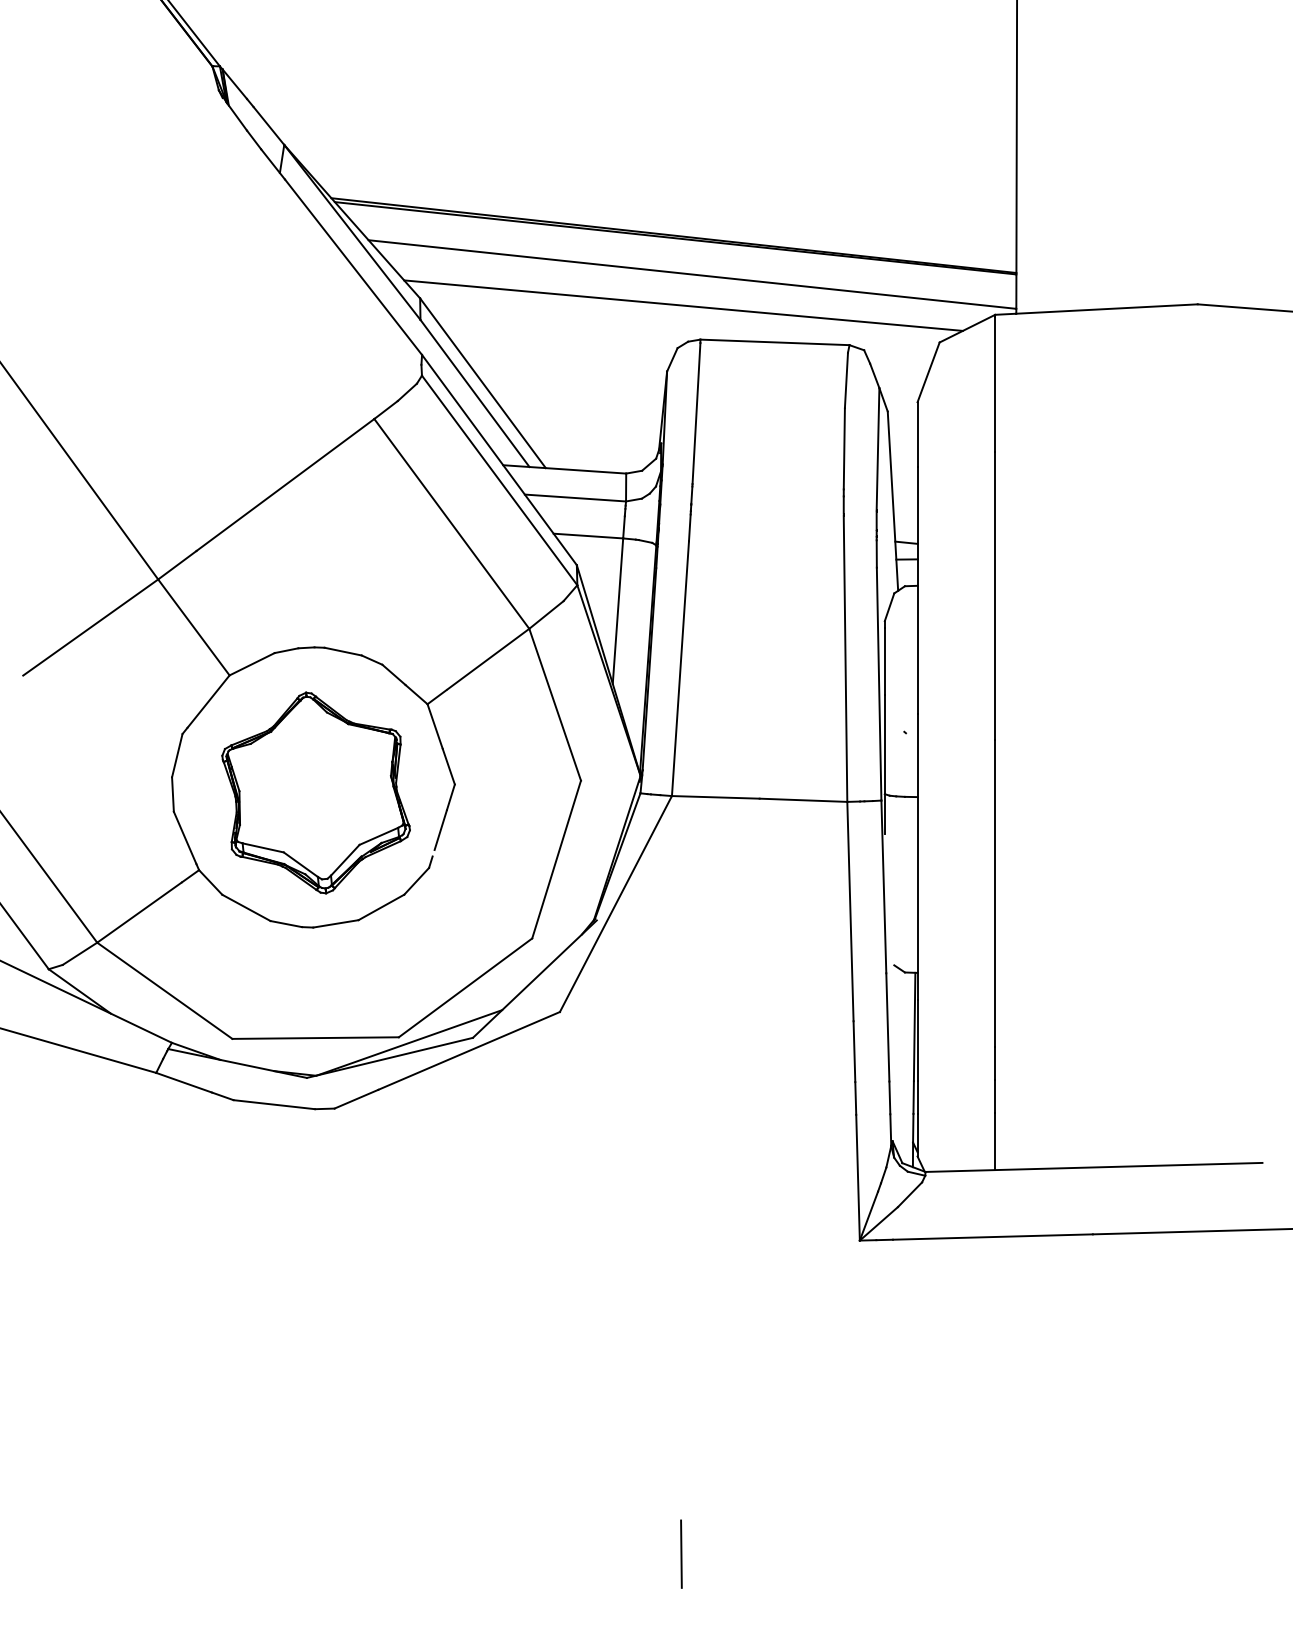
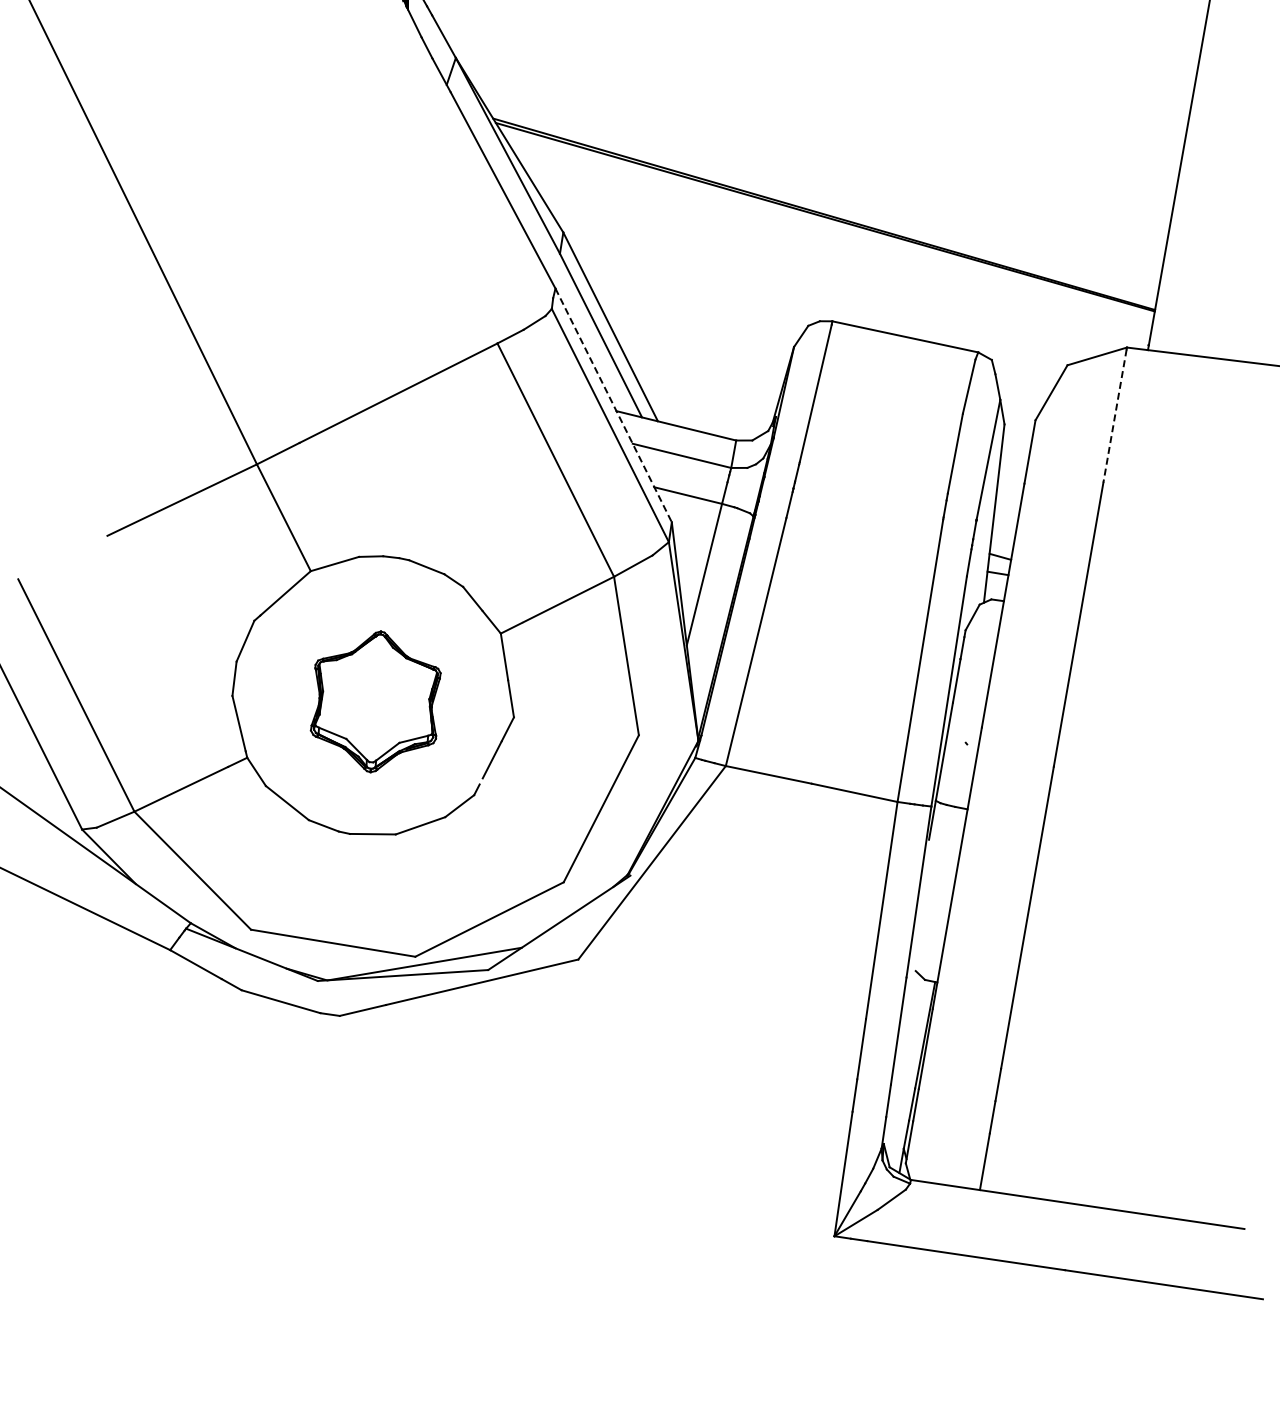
line: (691, 274) -> (834, 255), removed
line: (683, 305) -> (821, 284), removed
line: (995, 384) -> (1115, 416), solid -> dashed
line: (499, 460) -> (613, 405), solid -> dashed
part: (315, 792) -> (375, 701), size x0.7

